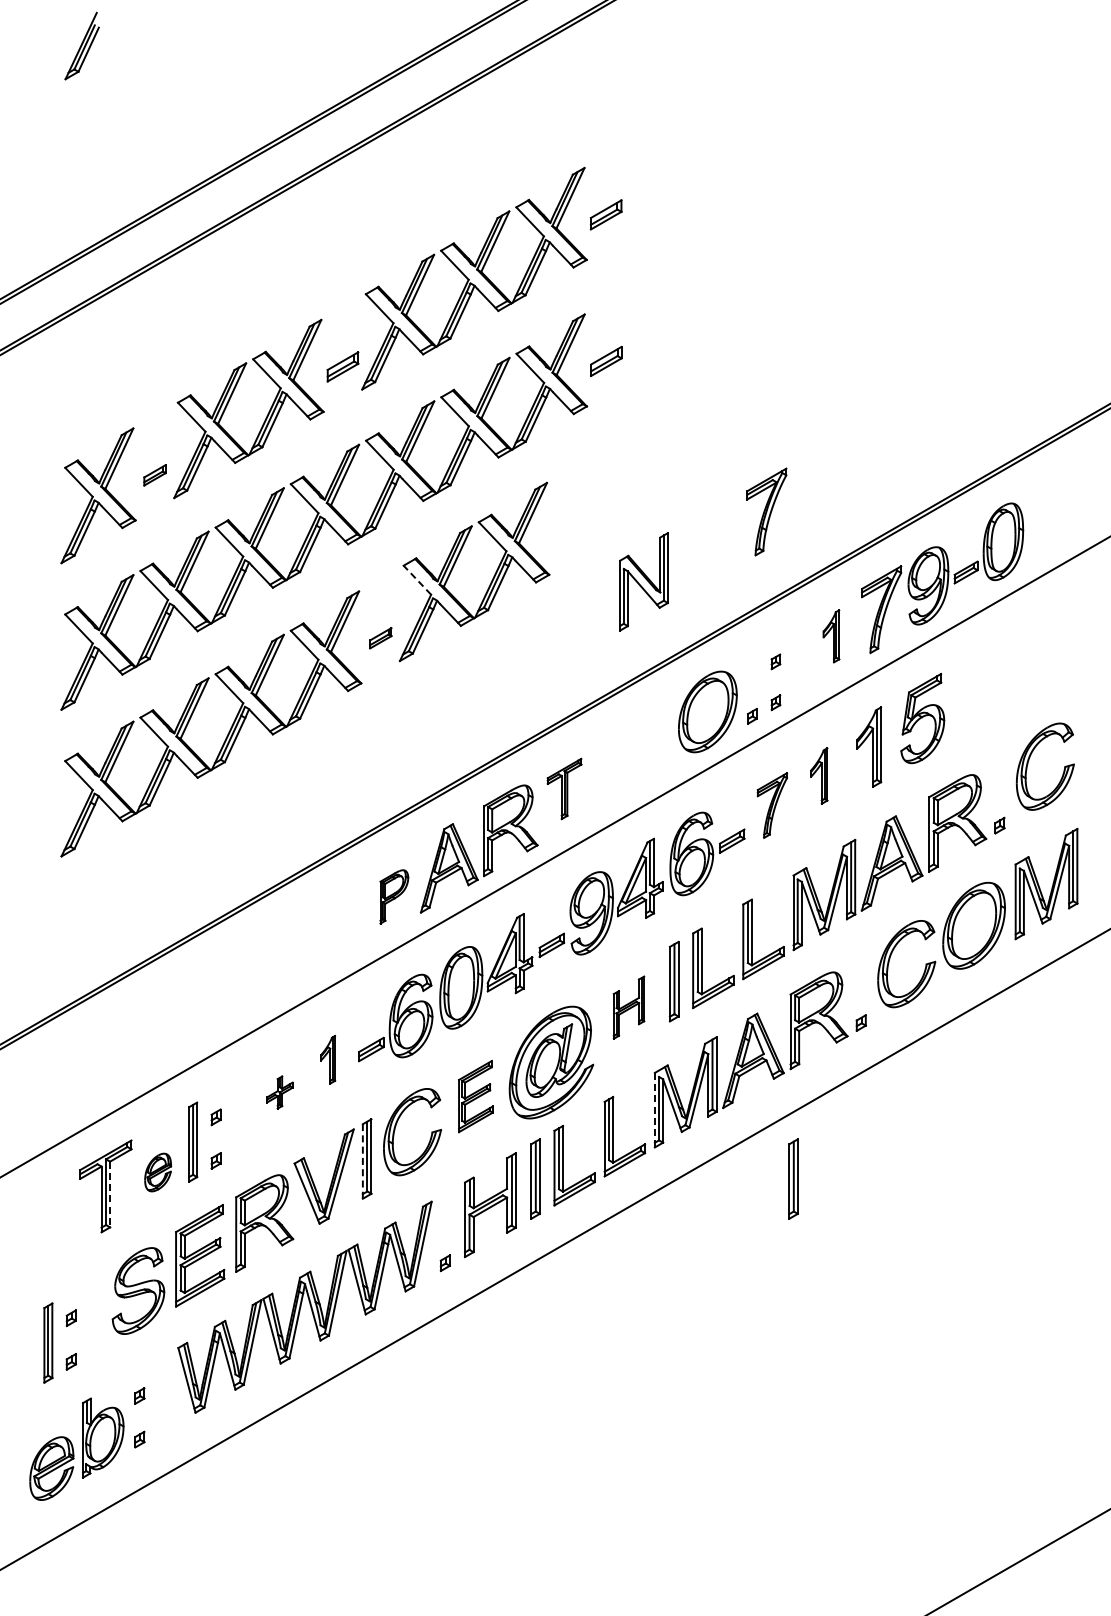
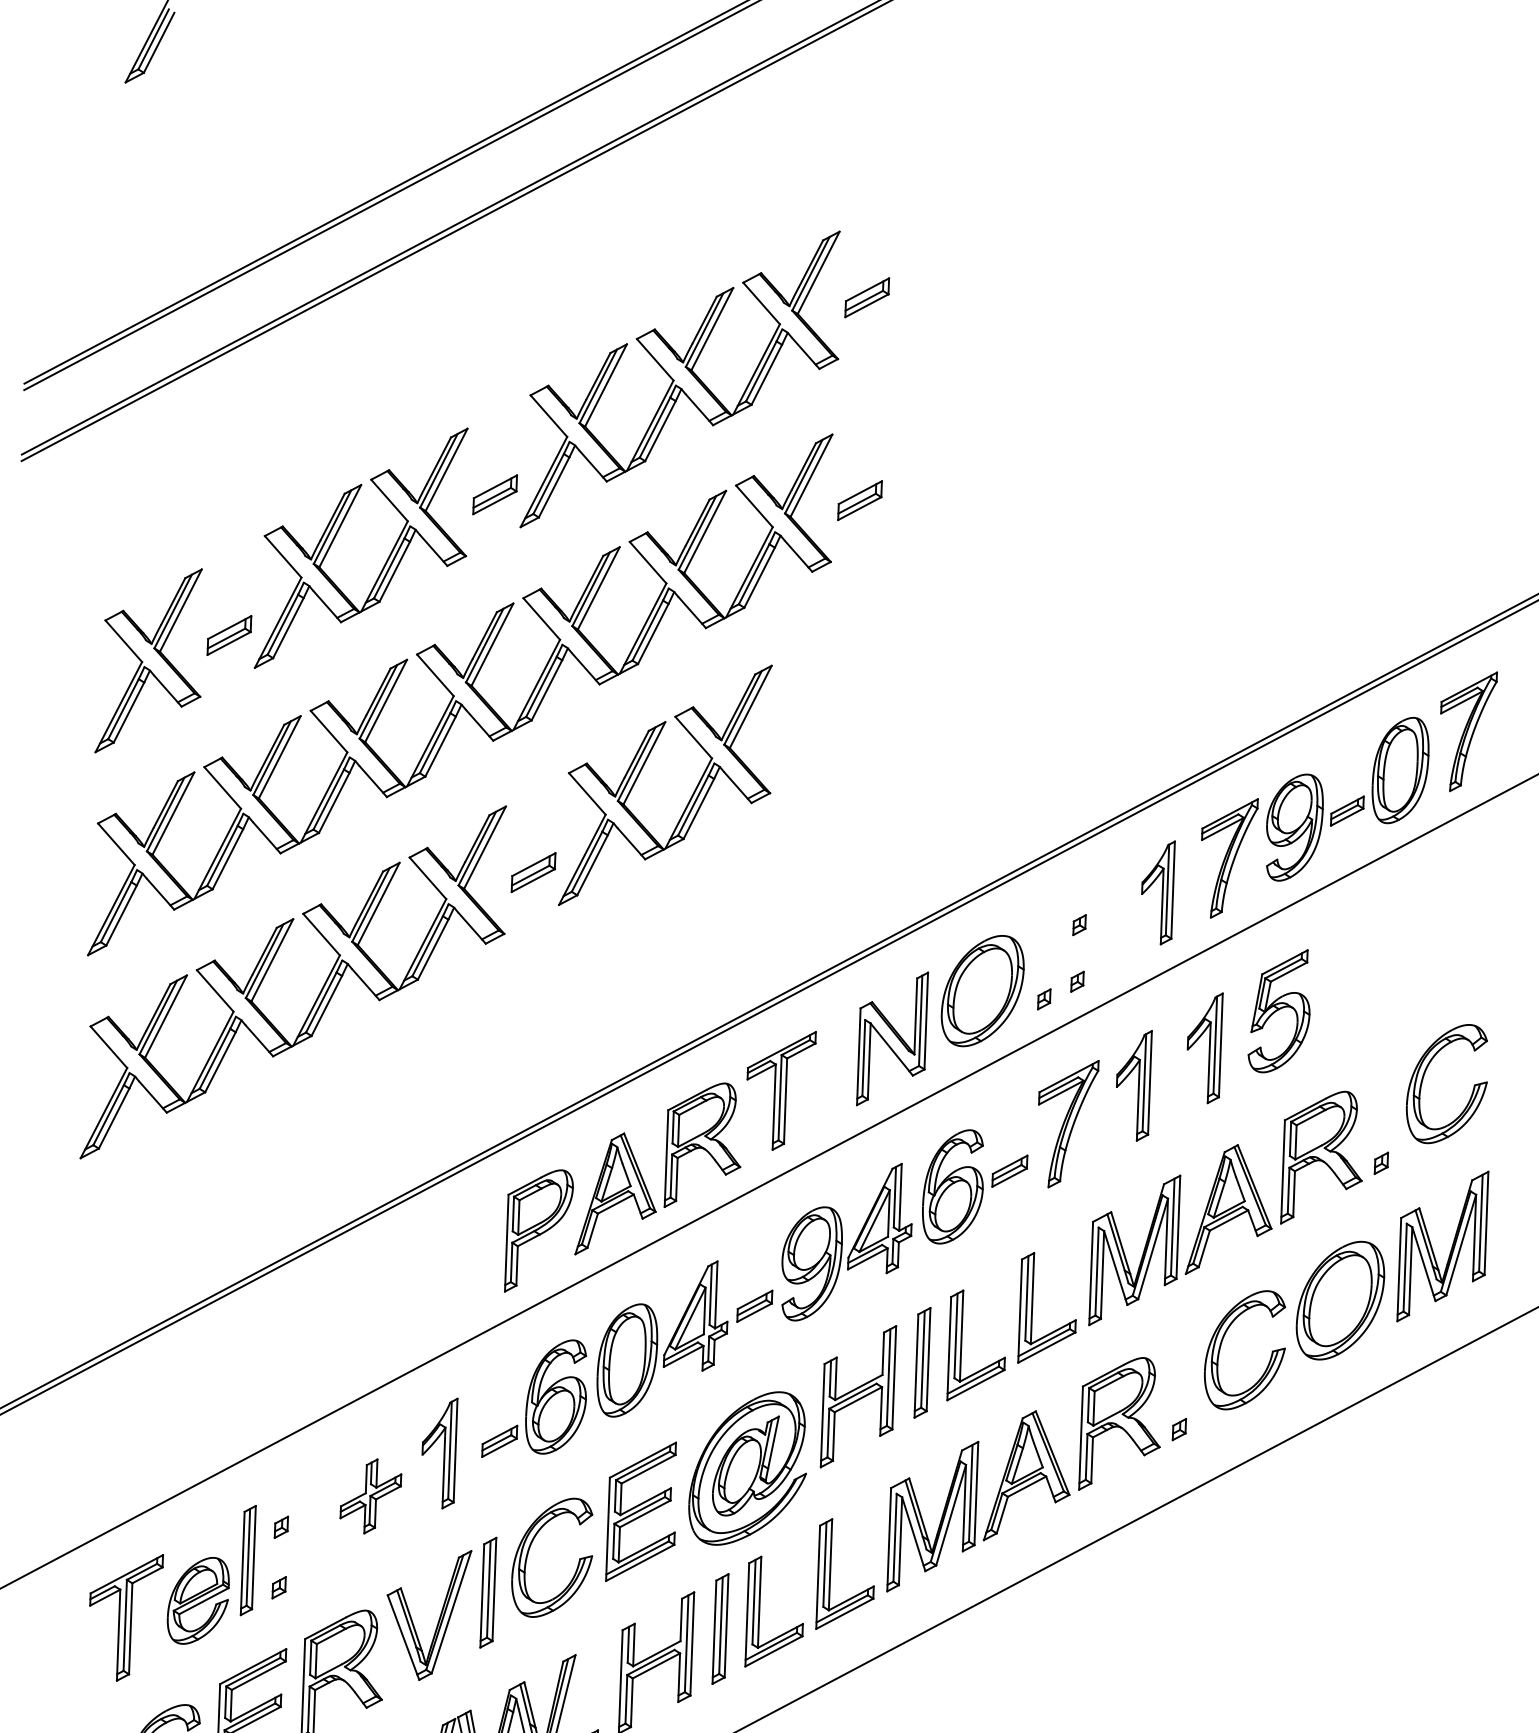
part: (154, 474) -> (228, 634), size x1.43
part: (766, 511) -> (1467, 730), moved
line: (417, 580) -> (587, 794), dashed -> solid
part: (643, 581) -> (891, 1038), moved
part: (831, 636) -> (1157, 892), size x1.43
part: (380, 637) -> (533, 871), size x1.43
part: (818, 775) -> (1132, 1084), size x1.43
part: (564, 788) -> (780, 1089), size x1.43
part: (772, 805) -> (1067, 1123), size x1.43
part: (394, 896) -> (539, 1230), size x1.67
part: (628, 1007) -> (857, 1396), size x1.67
part: (327, 1059) -> (438, 1452), size x1.67
part: (279, 1092) -> (370, 1496), size x1.67
part: (475, 1096) -> (641, 1511), size x1.43
line: (654, 1109) -> (888, 1538), dashed -> solid
line: (362, 1161) -> (481, 1595), dashed -> solid
part: (157, 1172) -> (197, 1600), size x1.67
part: (793, 1178) -> (1077, 1641), removed
line: (110, 1194) -> (131, 1628), dashed -> solid

